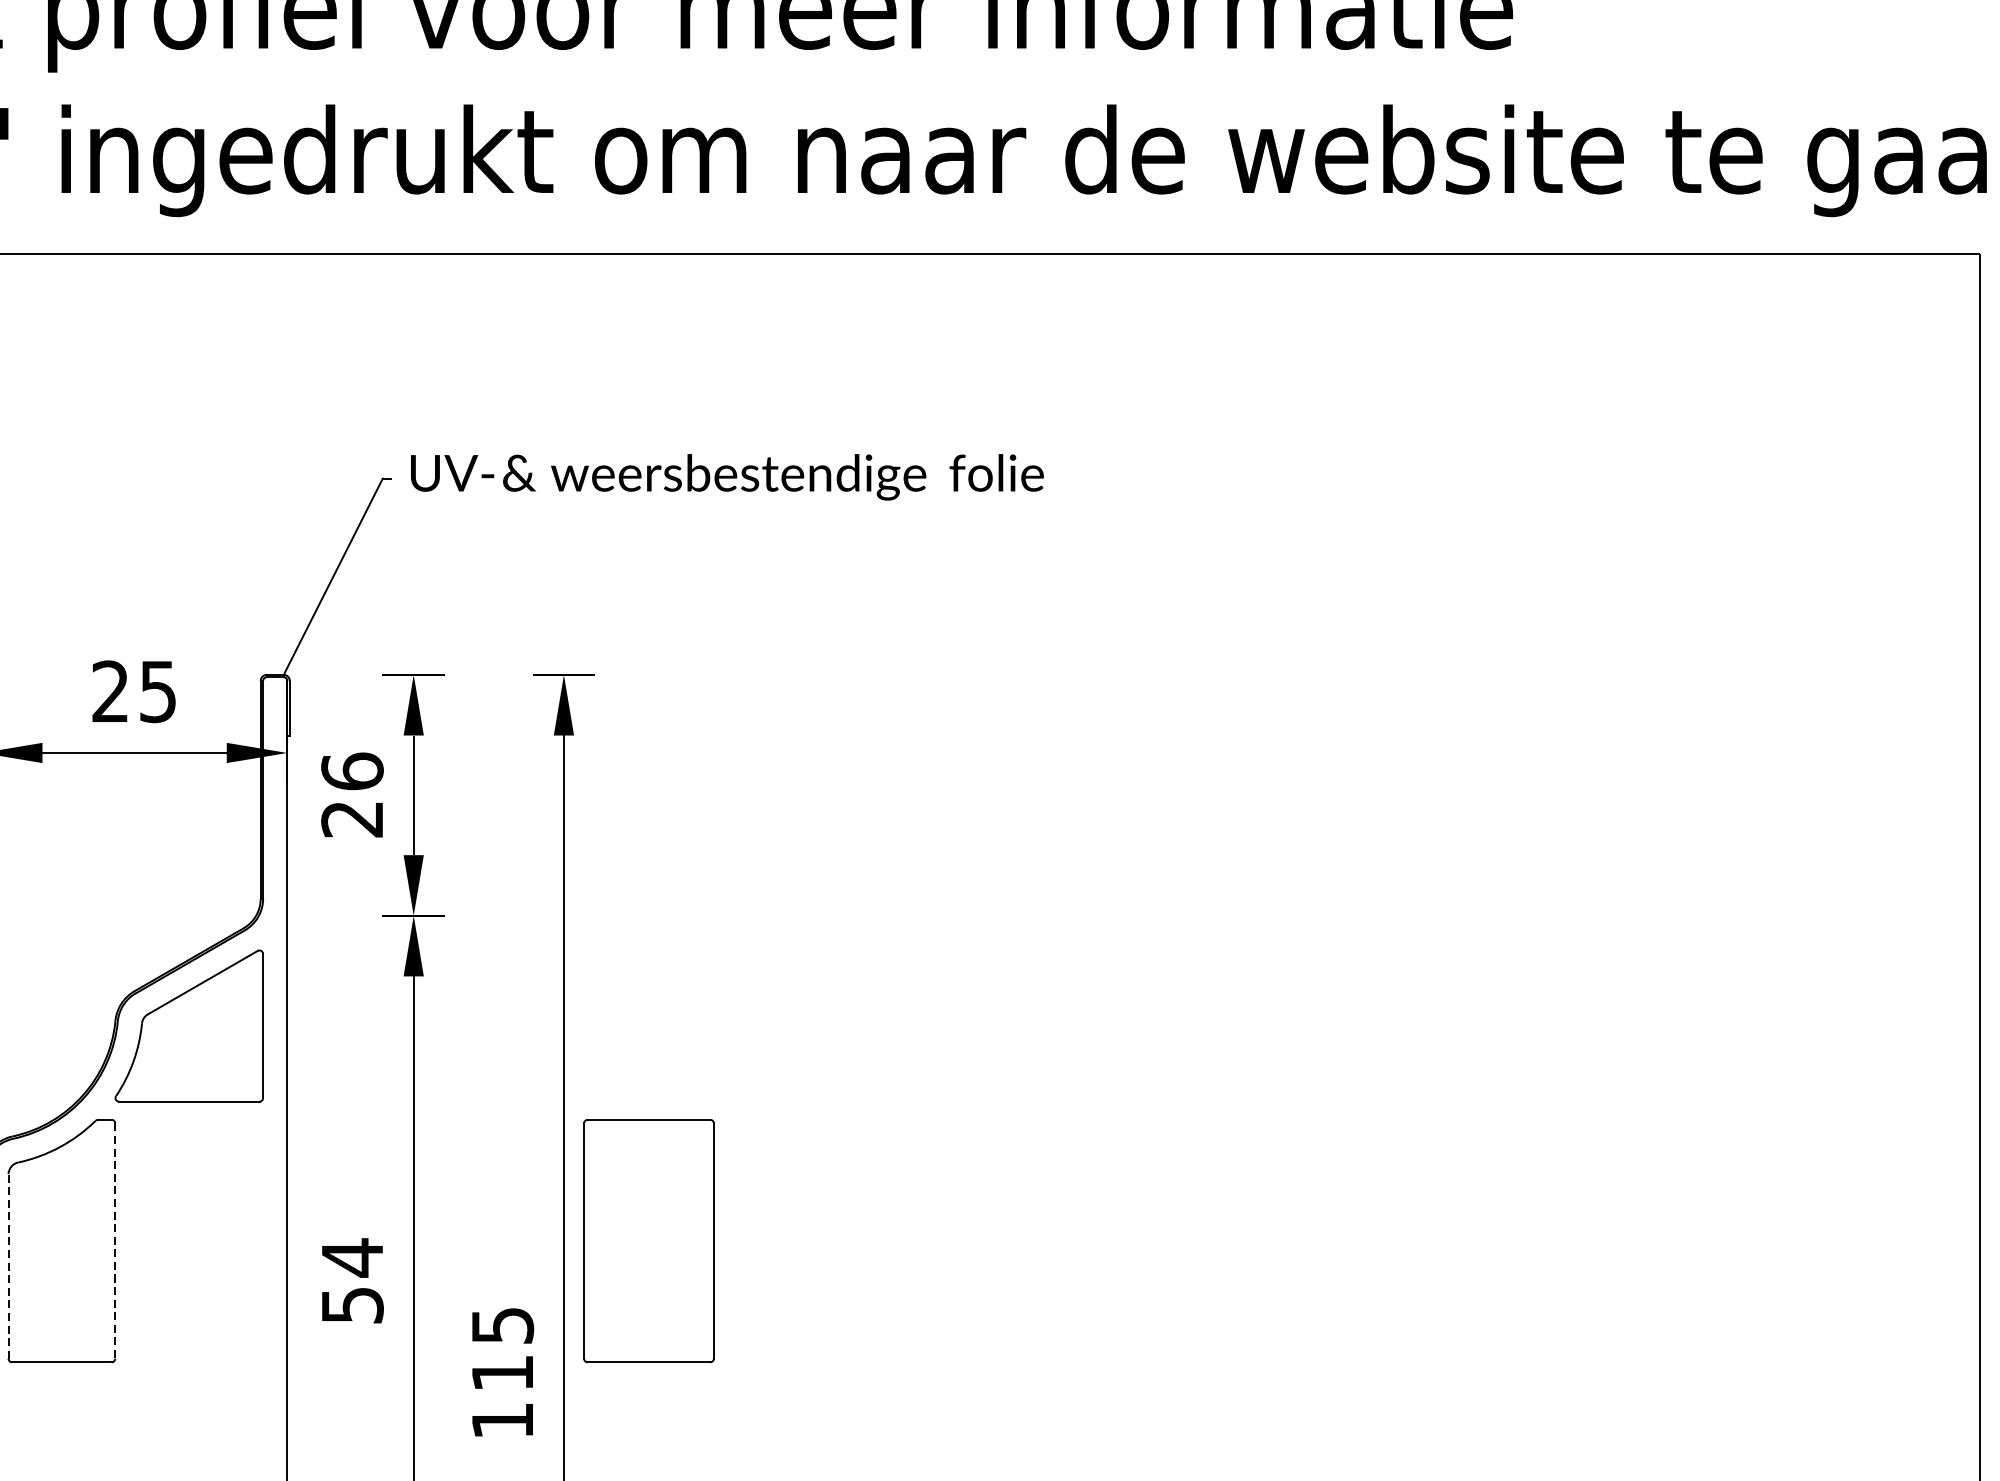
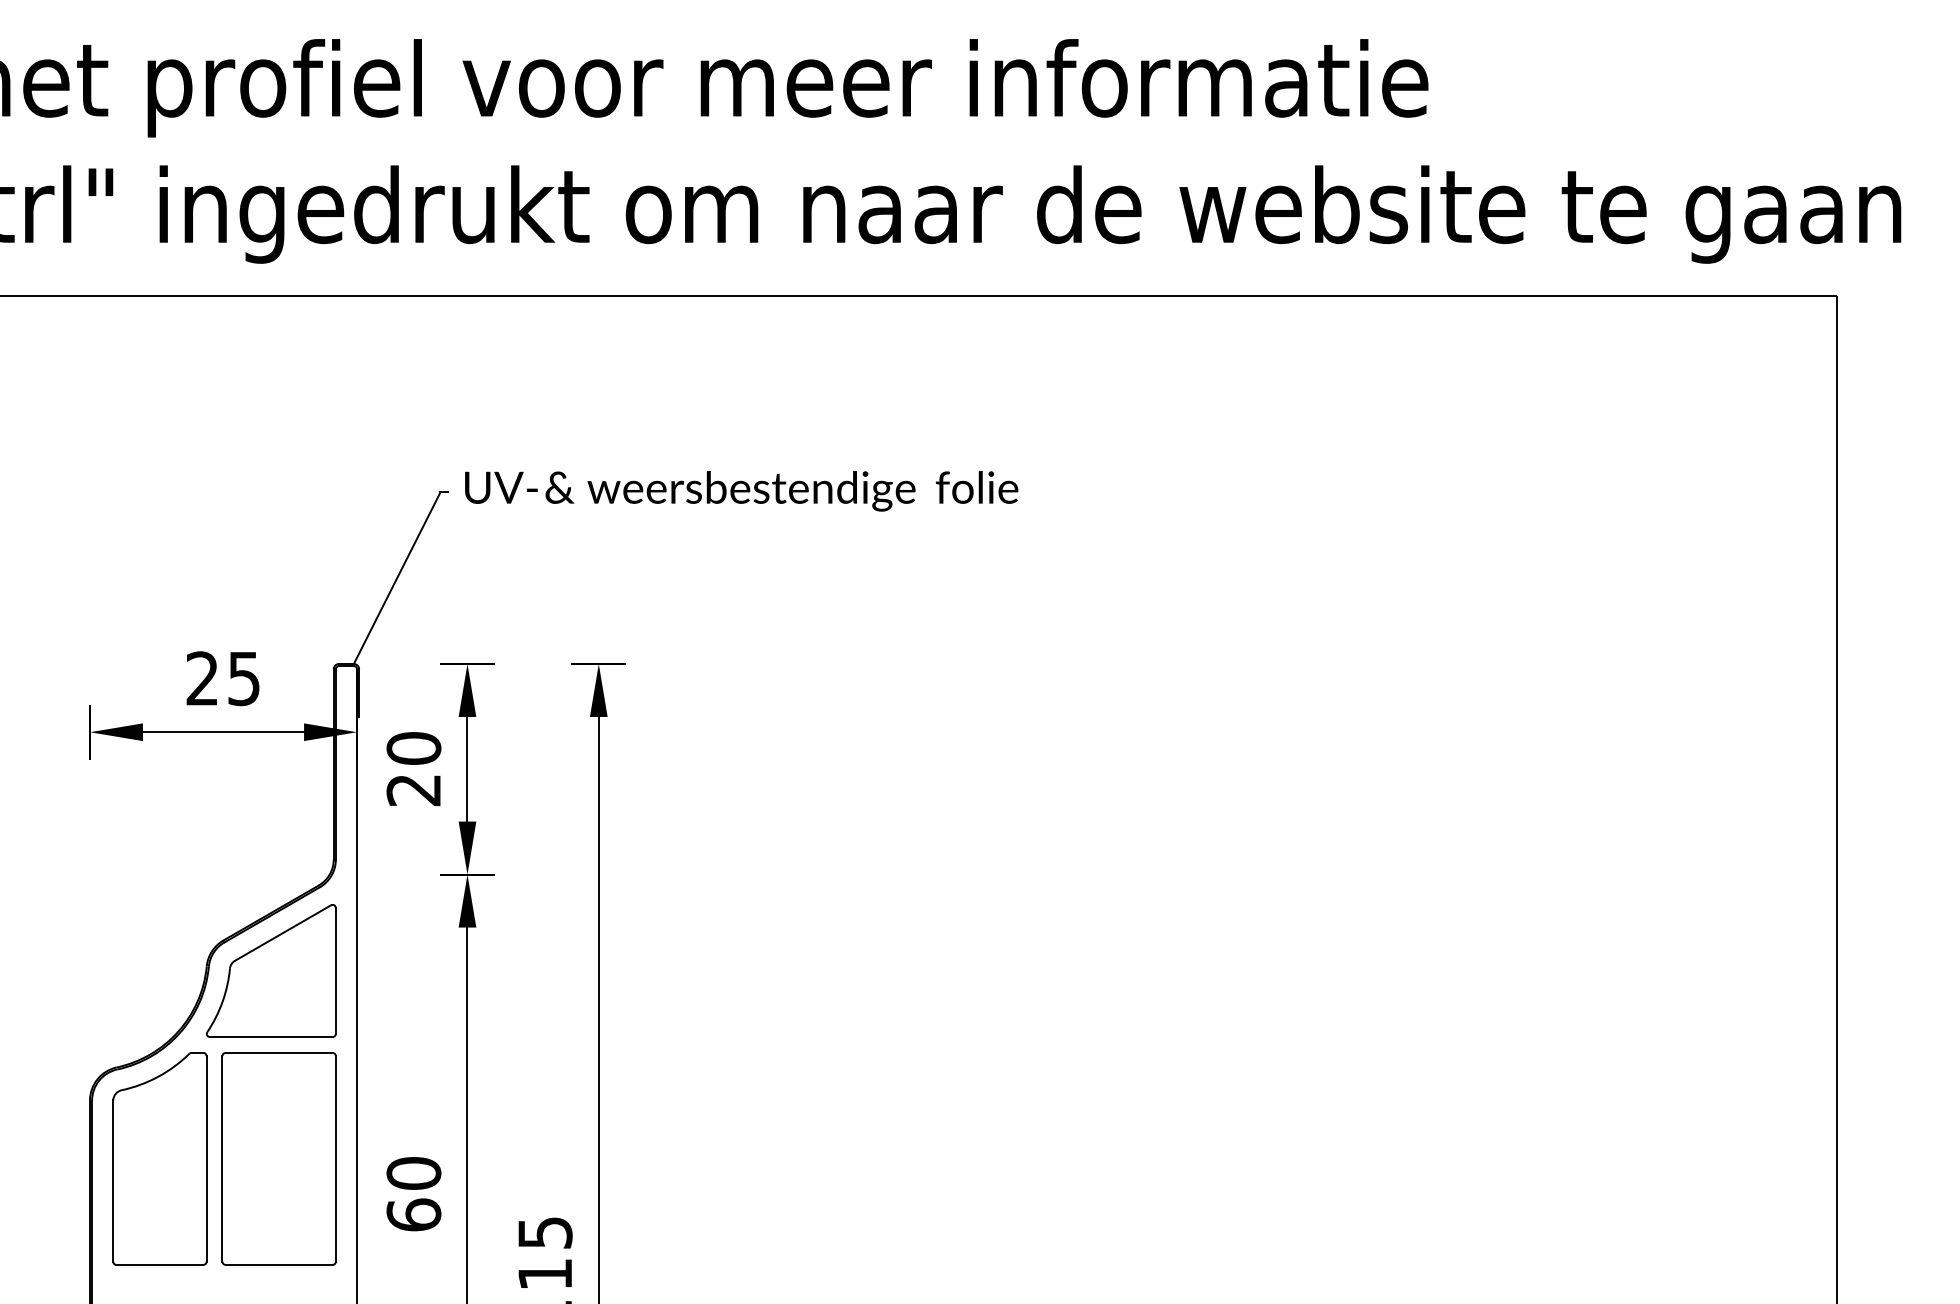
text: (351, 770) -> (413, 747), 26 -> 20
line: (115, 1240) -> (206, 1158), dashed -> solid
part: (648, 1240) -> (278, 1158), moved
line: (8, 1266) -> (113, 1181), dashed -> solid
text: (351, 1280) -> (413, 1193), 54 -> 60

